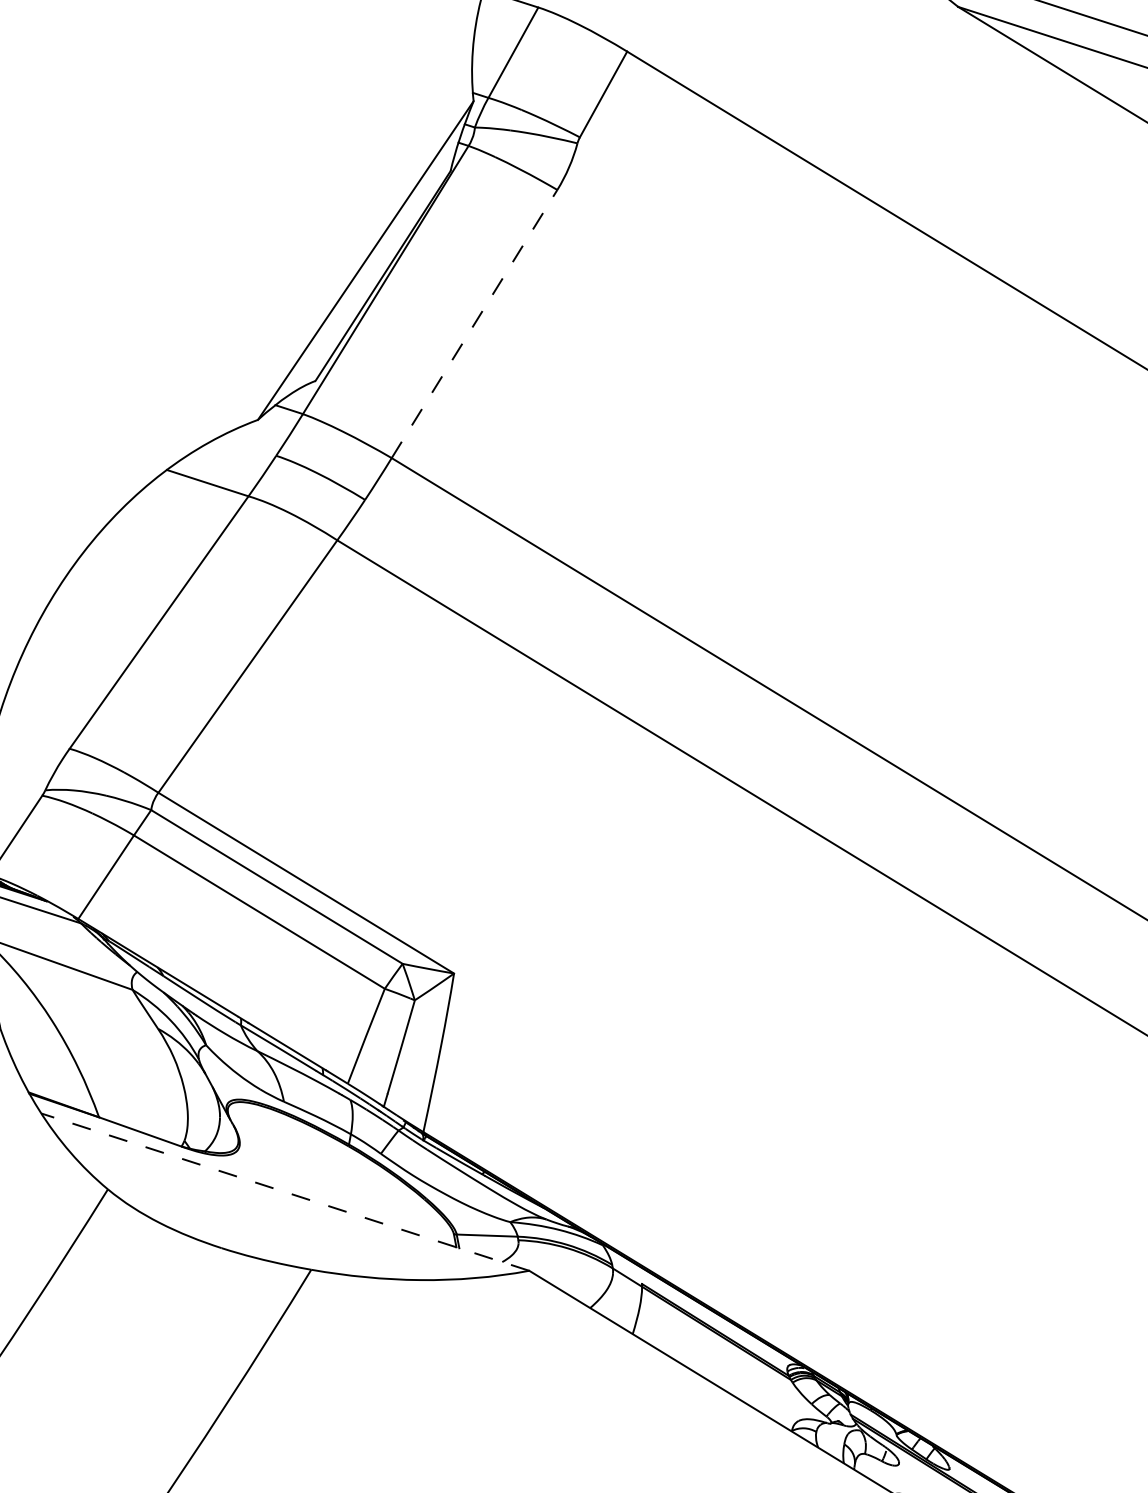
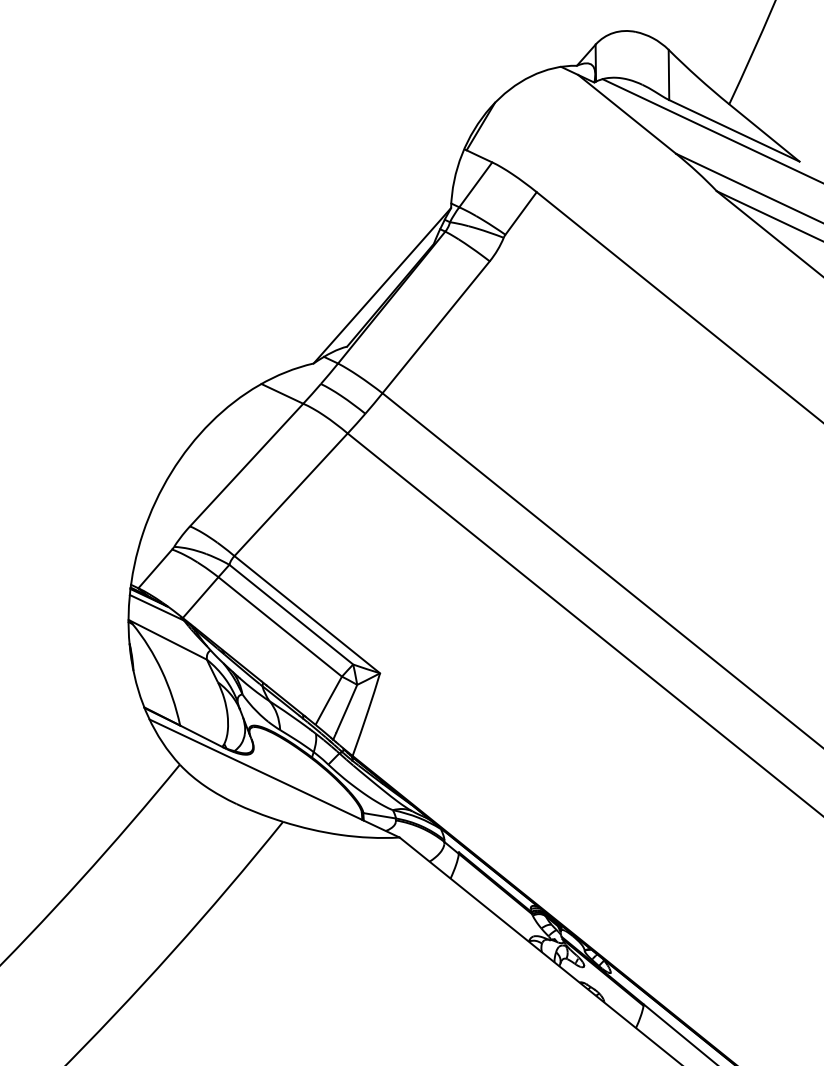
line: (475, 322) -> (436, 326), dashed -> solid
line: (285, 1192) -> (274, 778), dashed -> solid

